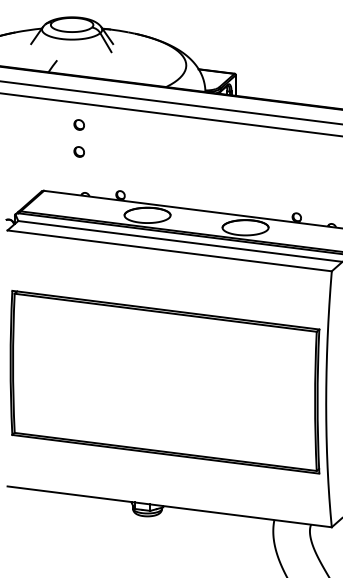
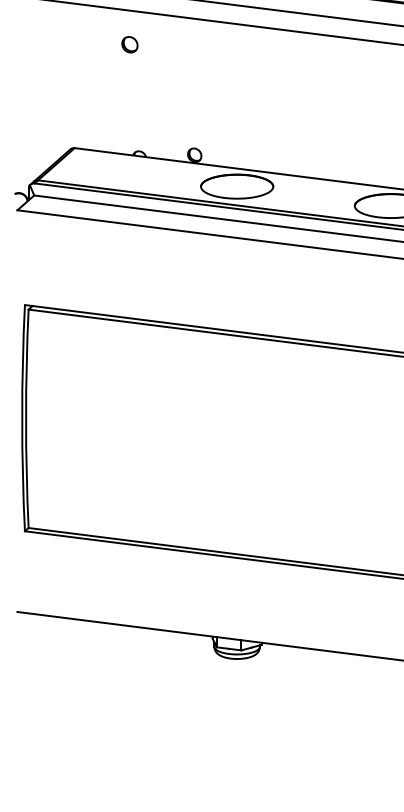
part: (78, 151) -> (128, 86), removed

